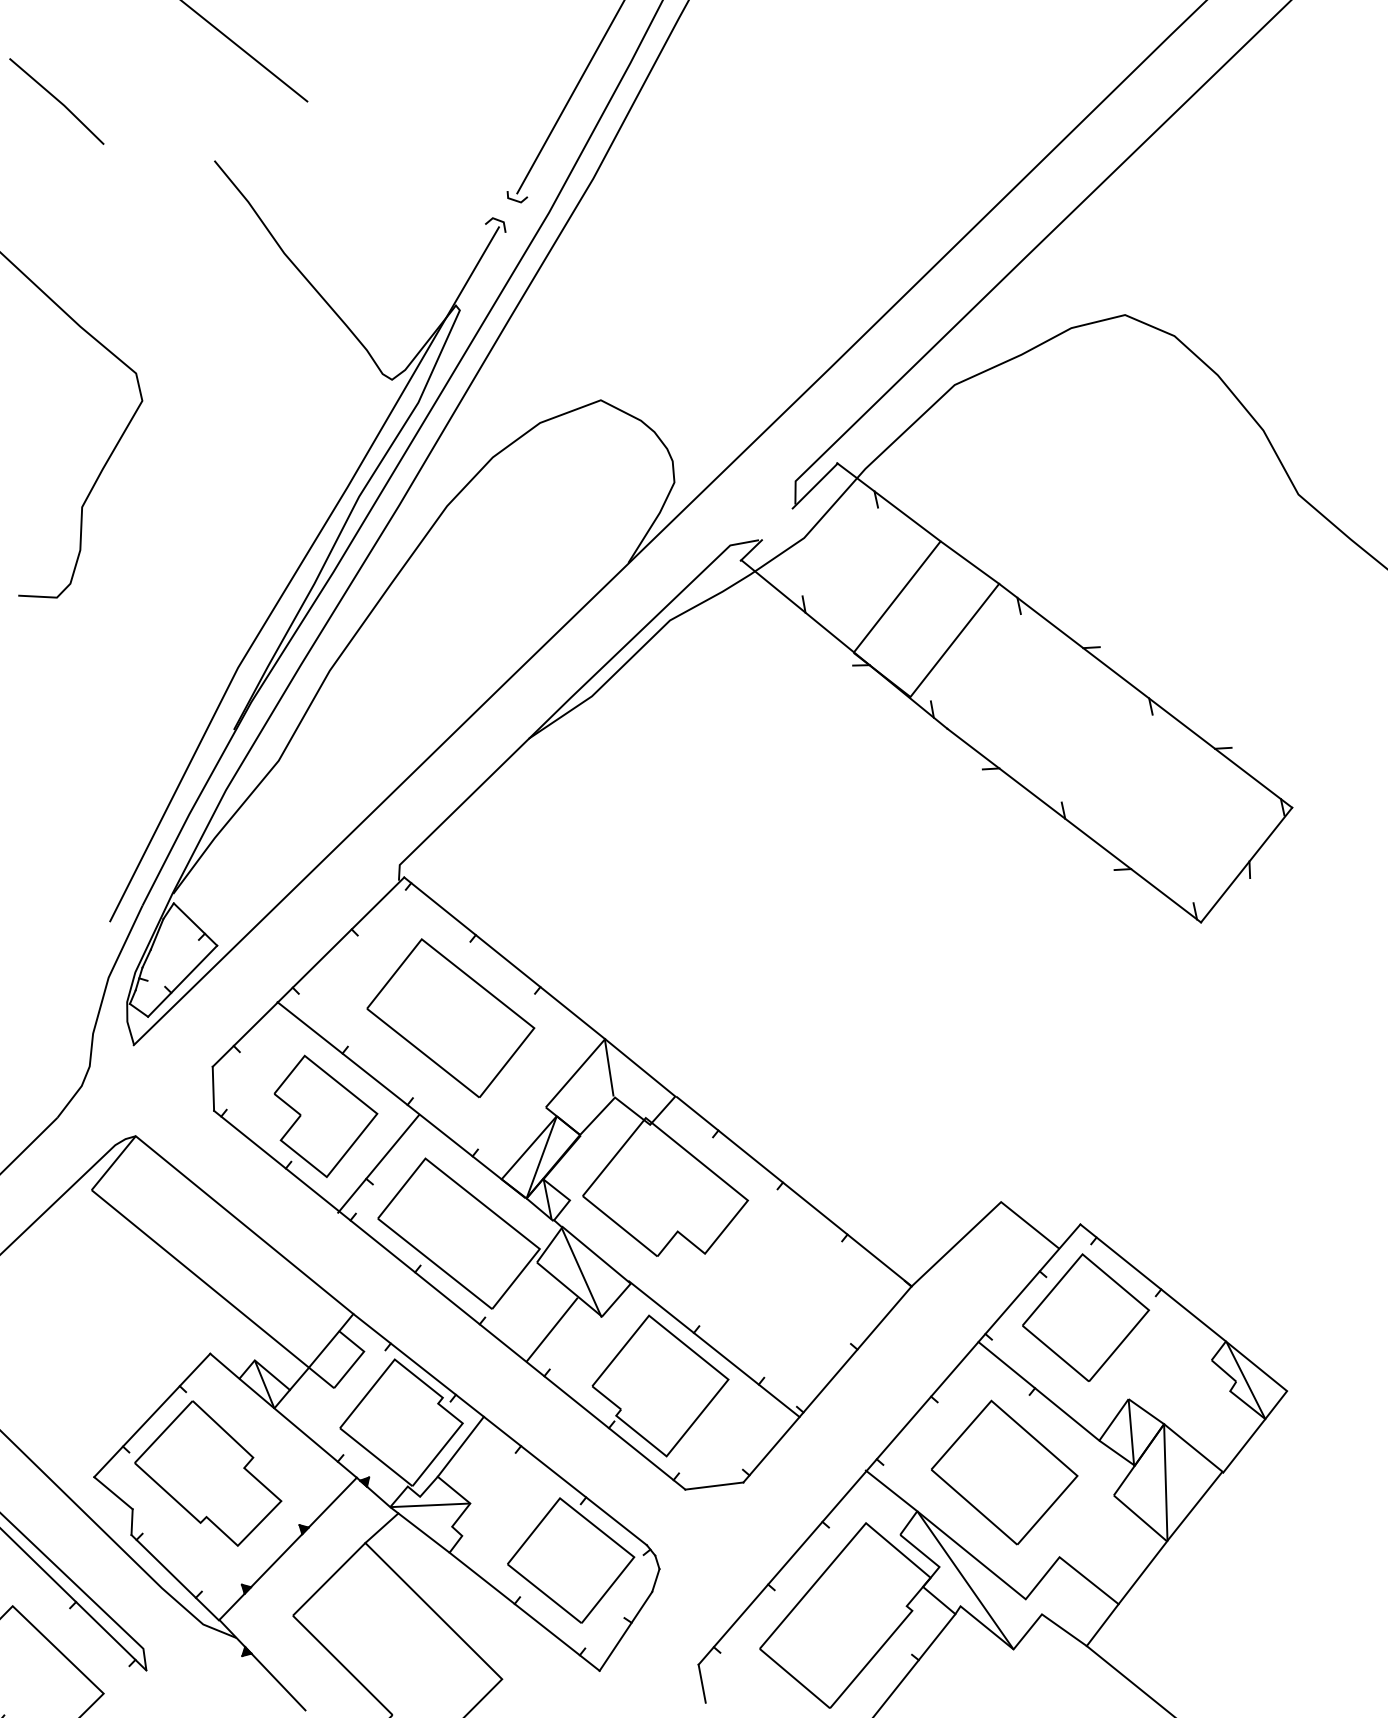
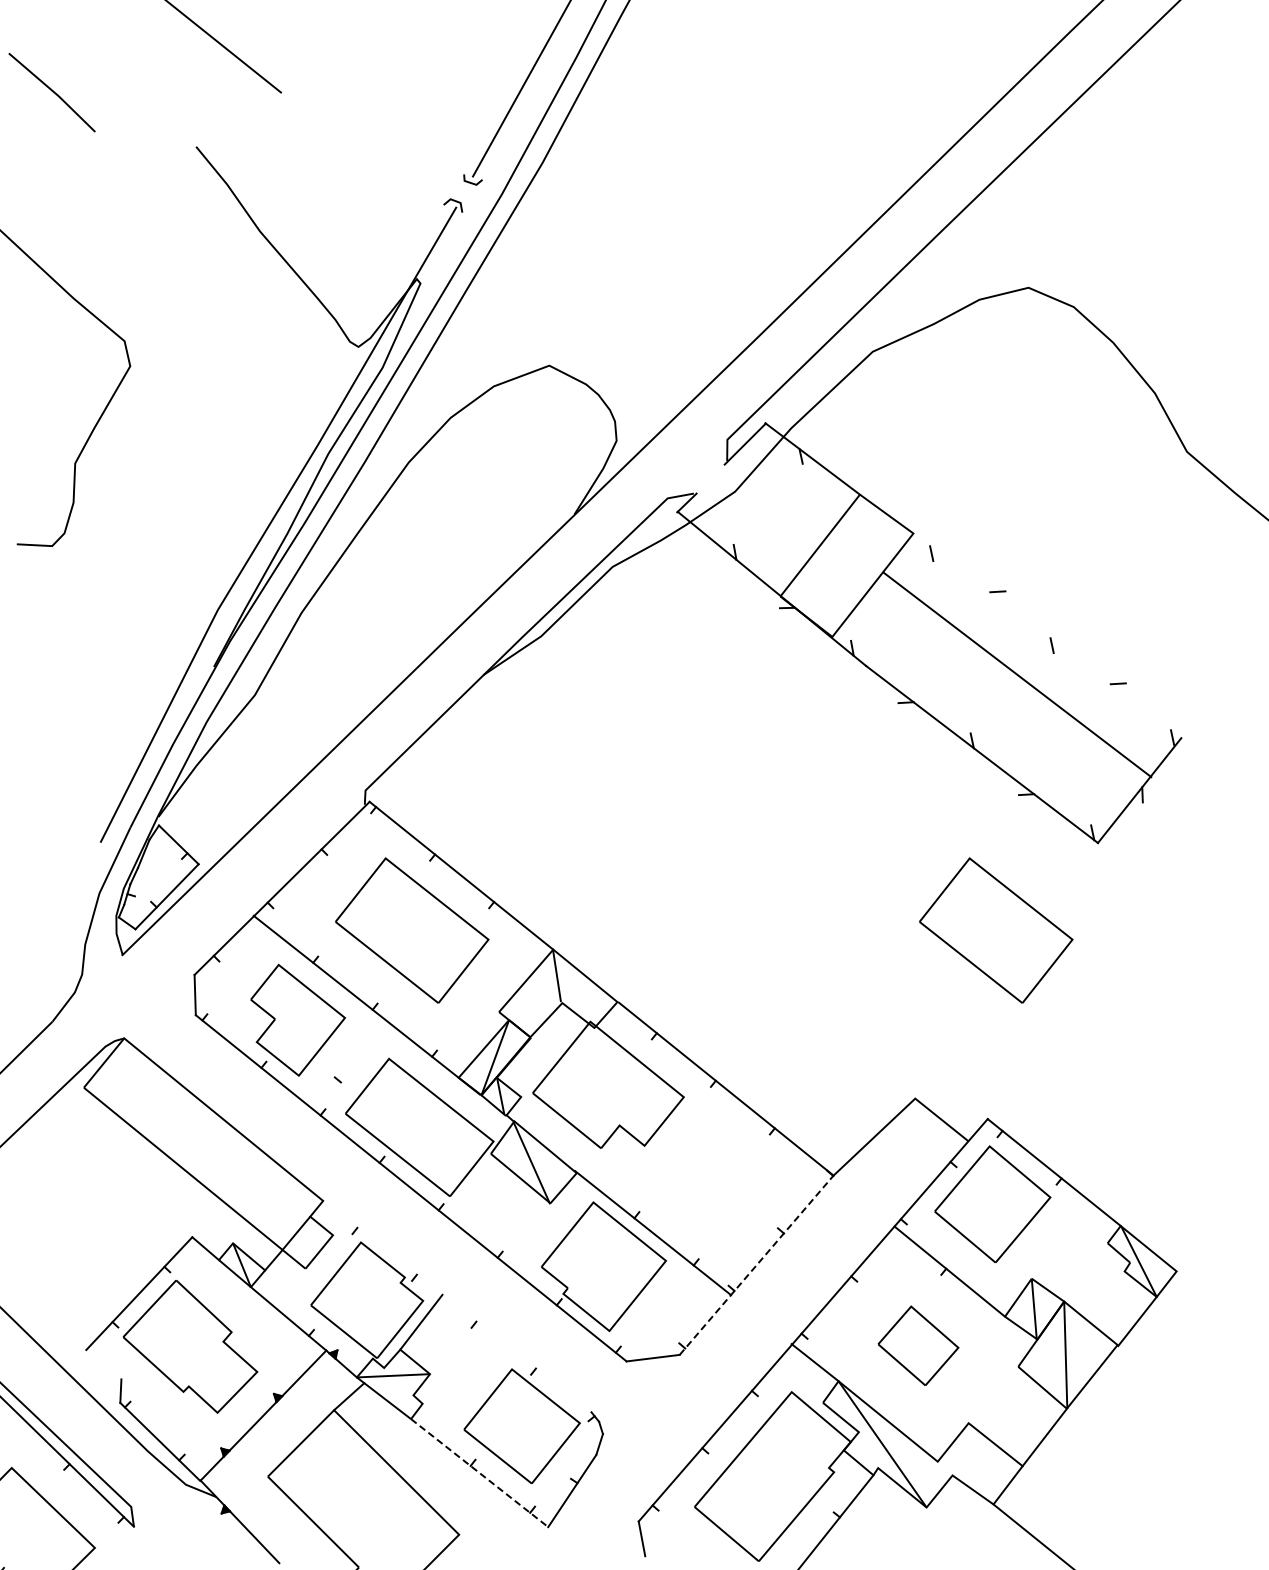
line: (1145, 695) -> (1017, 674), moved
part: (1090, 1018) -> (996, 930), added
line: (378, 1163) -> (346, 1063), removed
line: (551, 1328) -> (504, 1214), removed
line: (827, 1383) -> (756, 1264), solid -> dashed
line: (500, 1429) -> (457, 1306), removed
part: (1004, 1472) -> (918, 1345), size x0.6
line: (113, 1492) -> (103, 1364), removed
line: (525, 1612) -> (480, 1473), solid -> dashed

